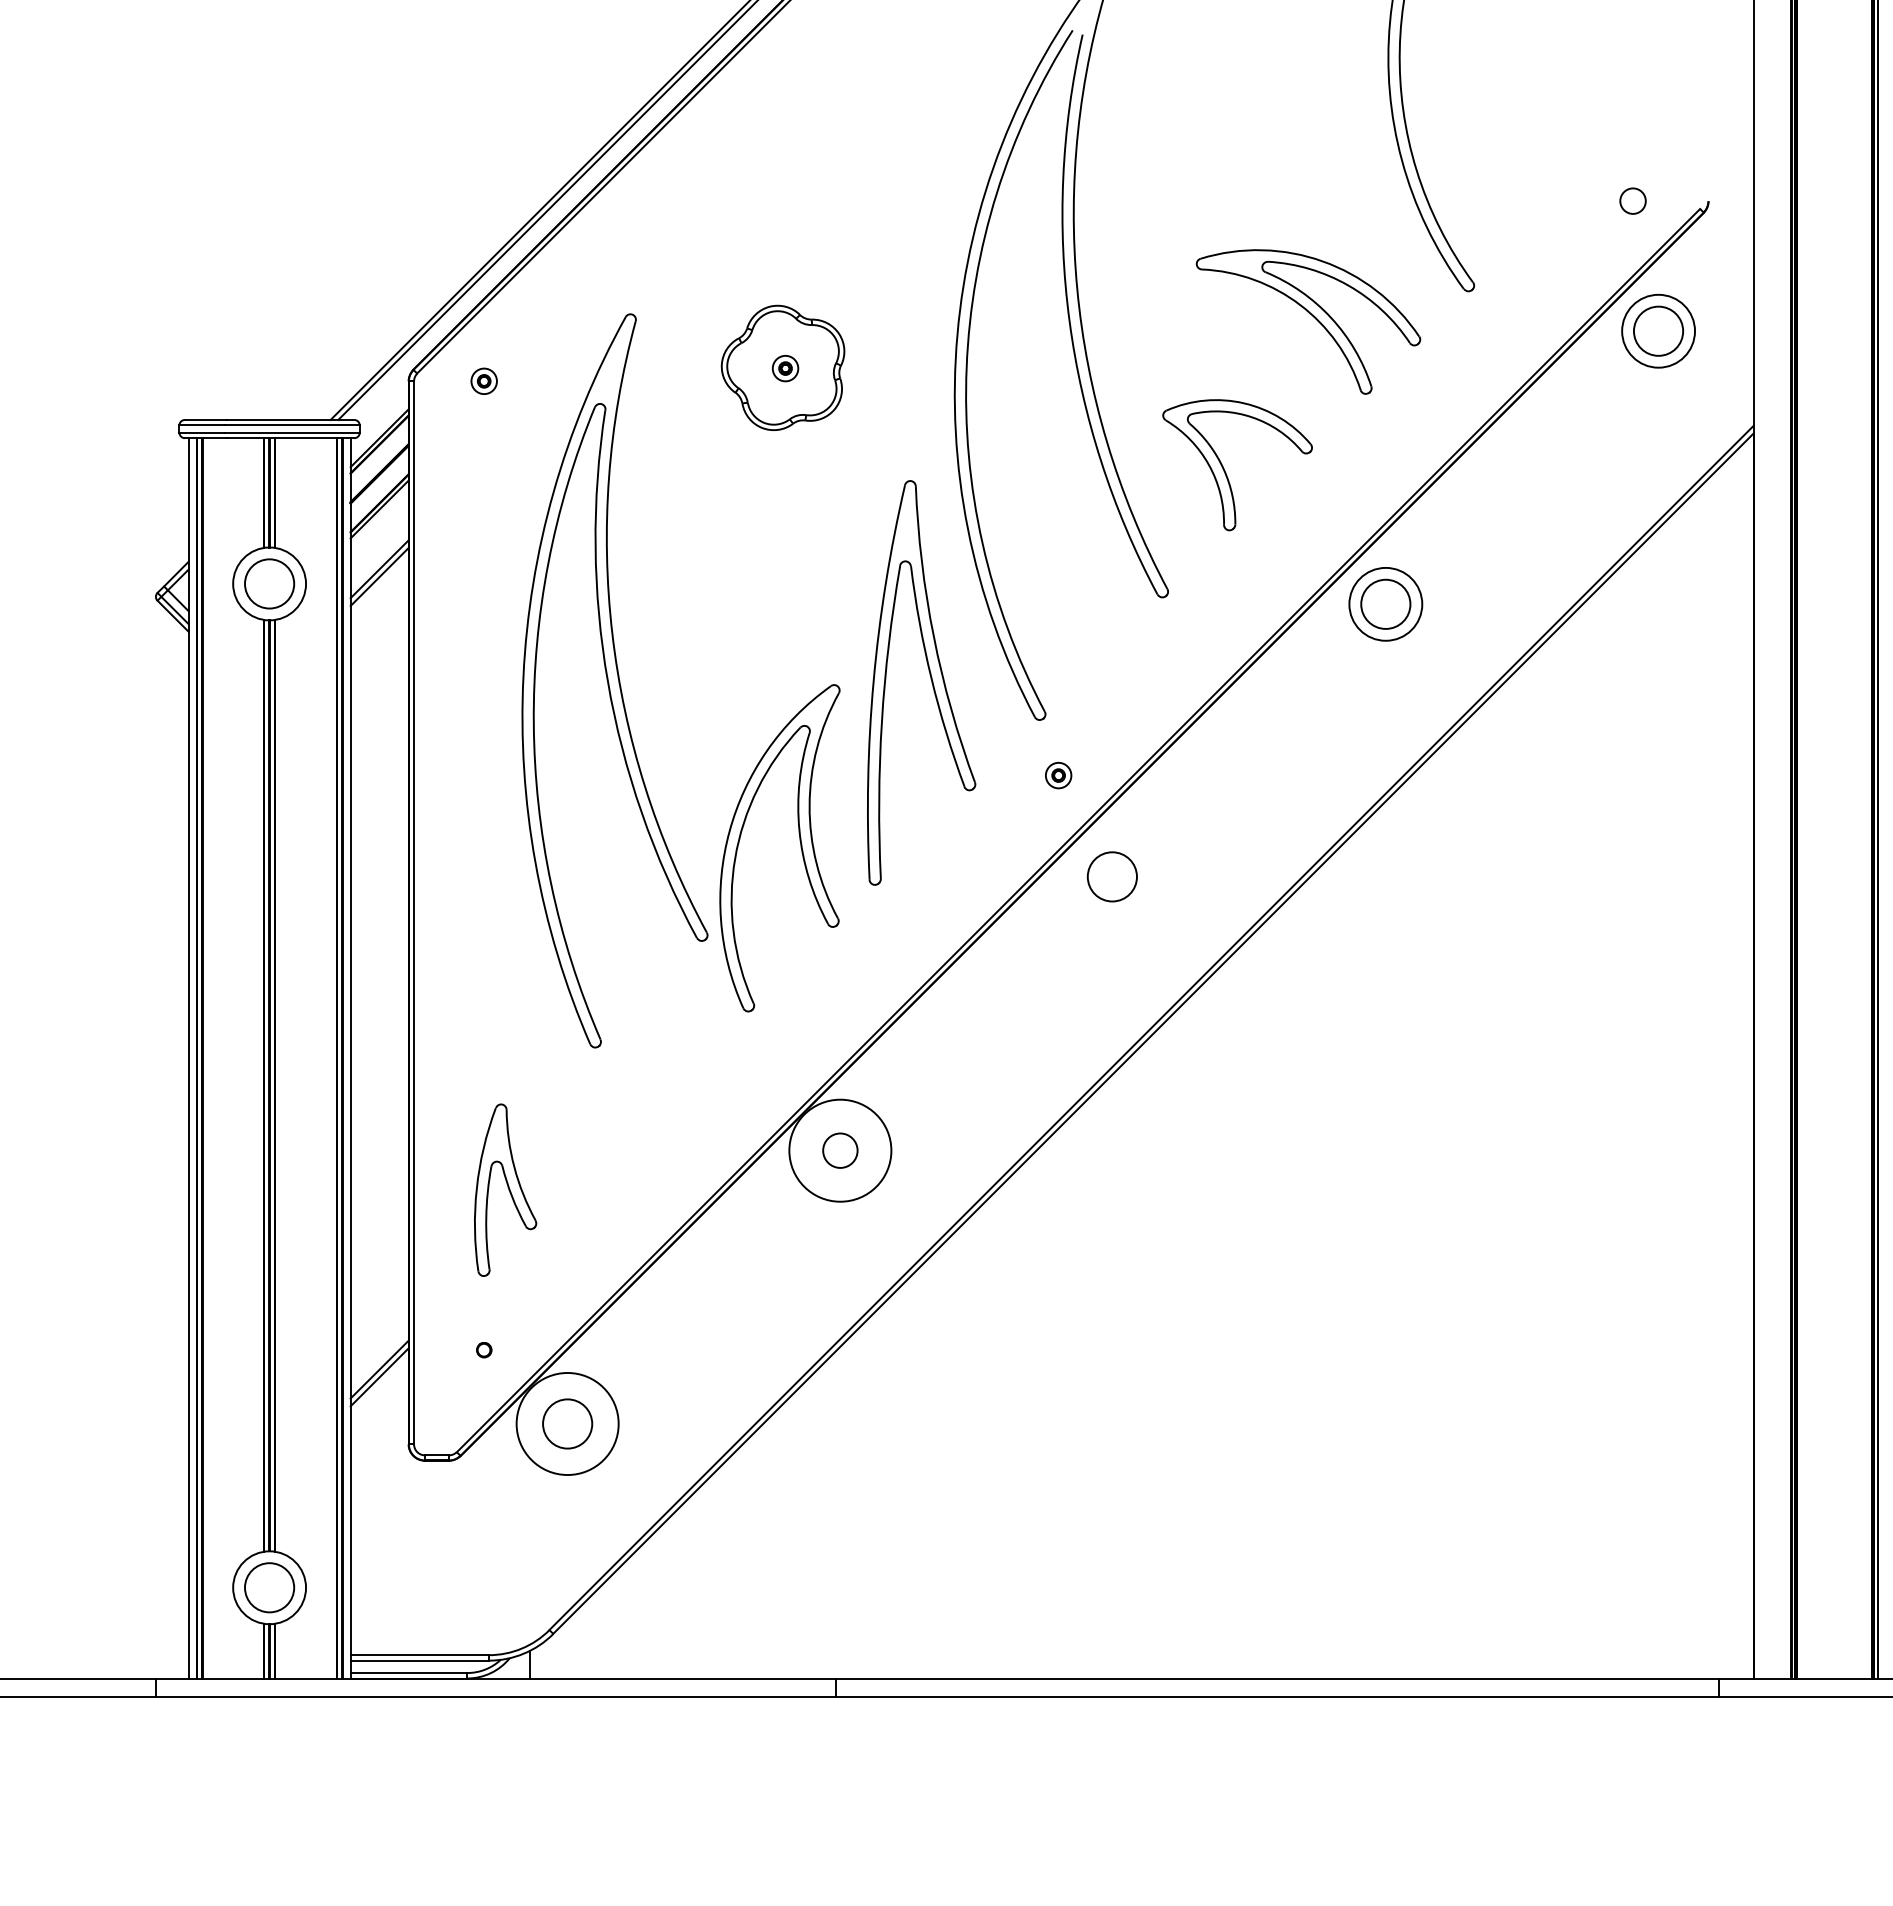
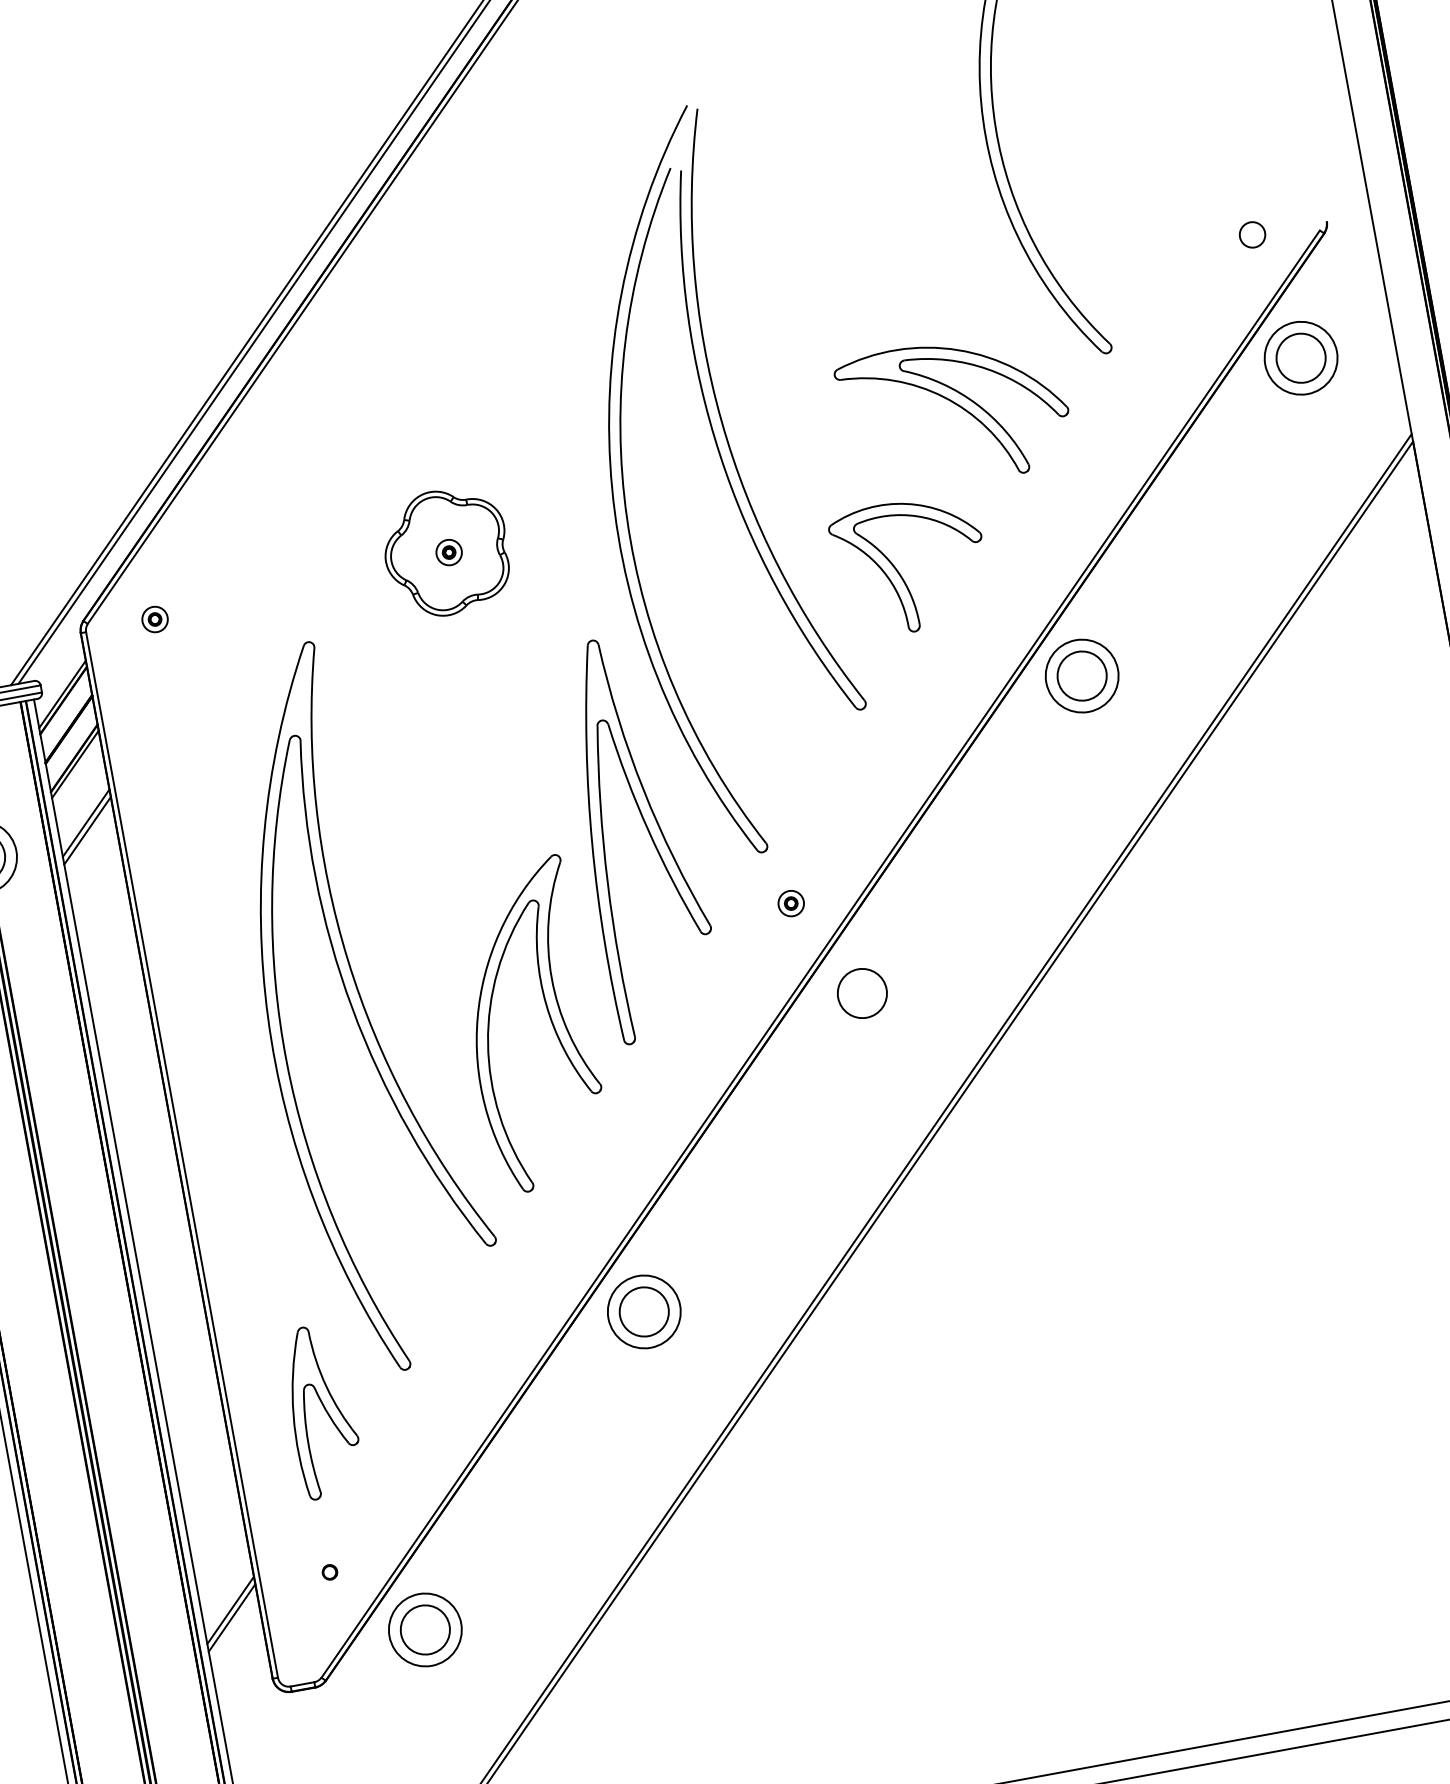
part: (614, 680) -> (358, 1005), moved
circle: (839, 1150) -> (643, 1311), size x0.71
circle: (839, 1150) -> (643, 1311), size x1.43
circle: (567, 1423) -> (425, 1629), size x0.71

